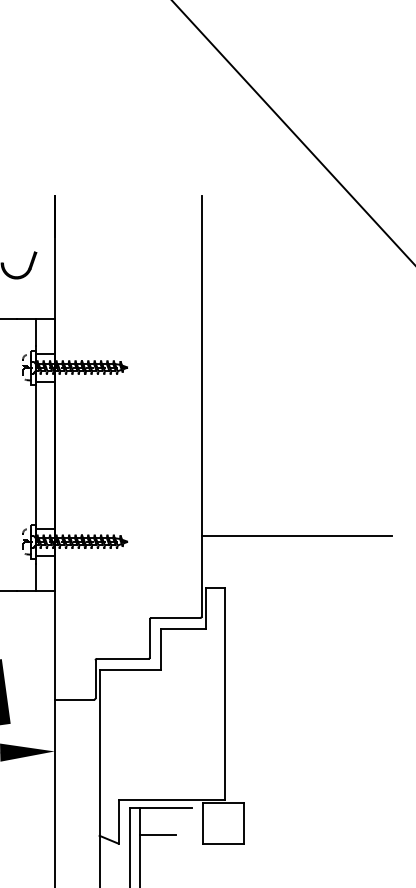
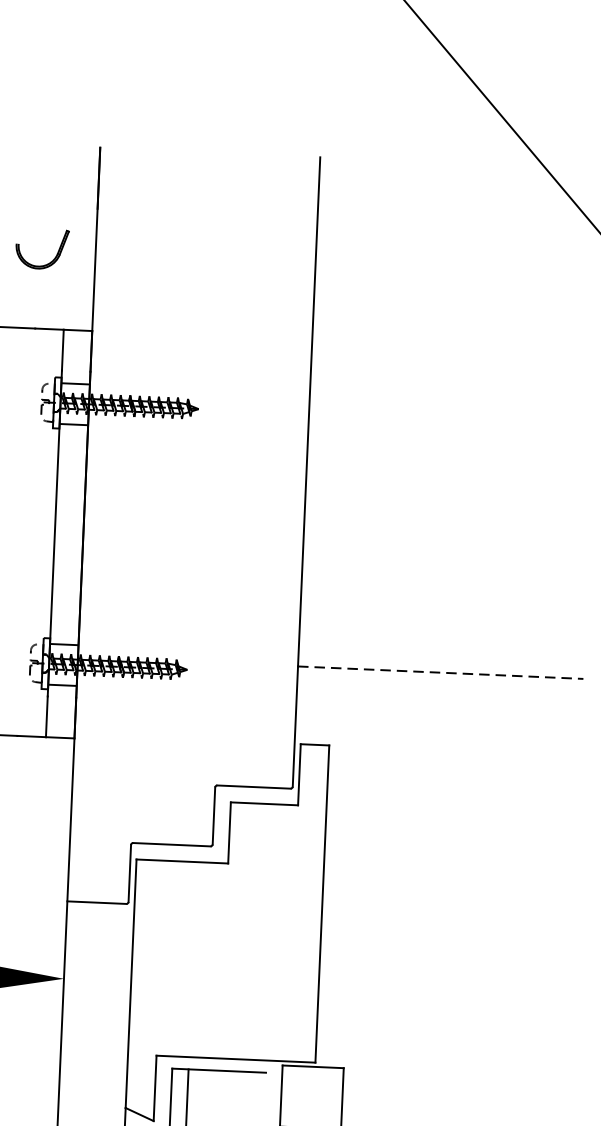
line: (297, 536) -> (441, 672), solid -> dashed
line: (157, 835) -> (212, 1111), removed

